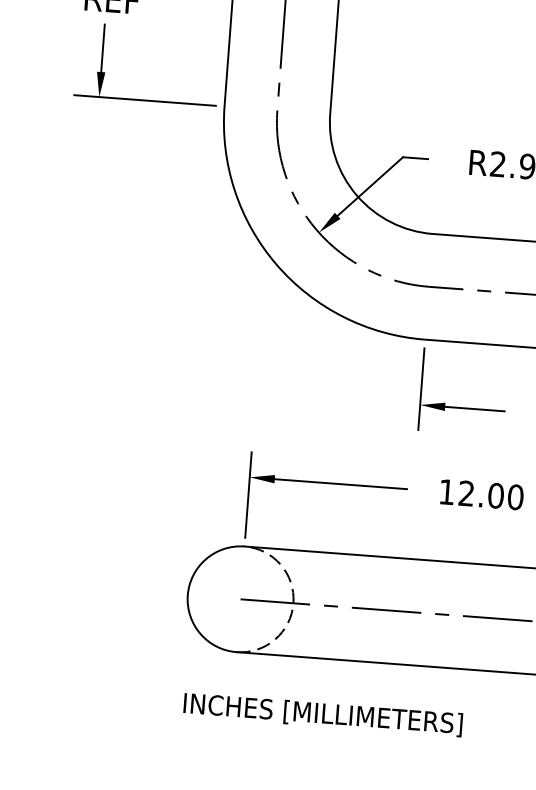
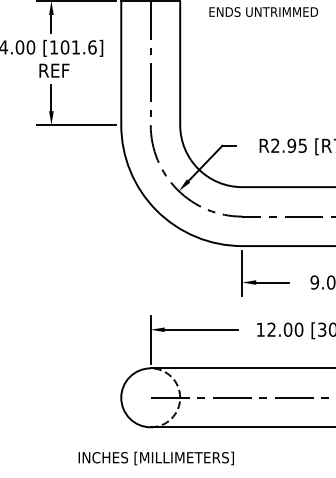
text: (321, 714) -> (155, 458), moved

